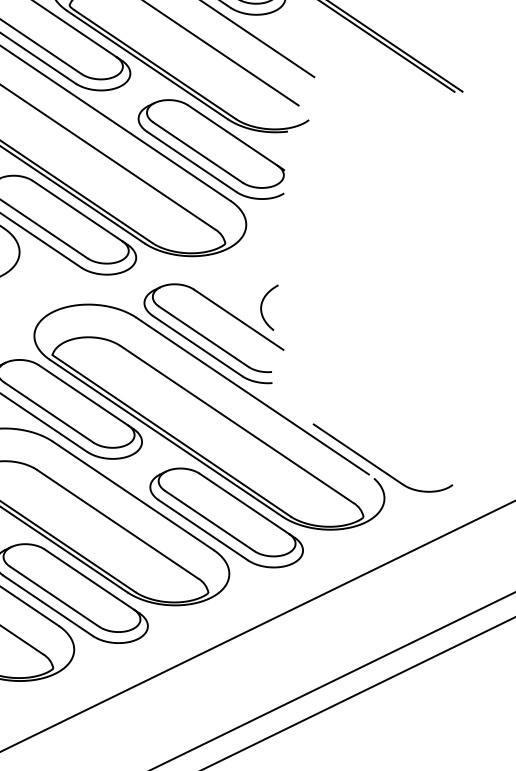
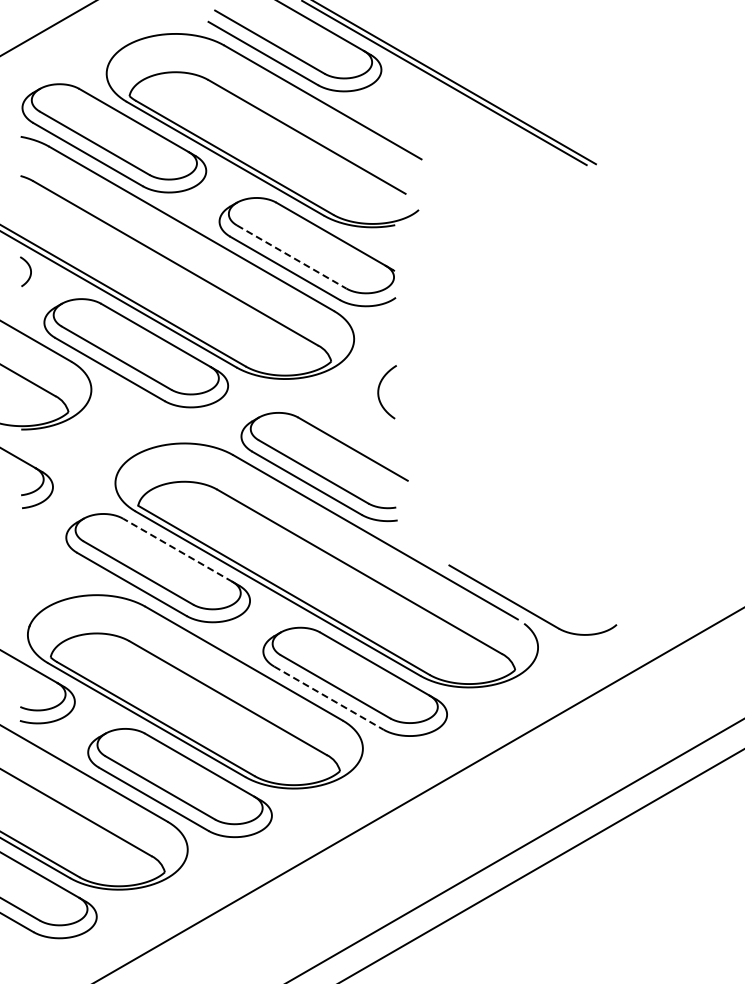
line: (198, 152) -> (292, 257), solid -> dashed
curve: (262, 307) -> (379, 392), moved
line: (83, 395) -> (177, 550), solid -> dashed
line: (203, 530) -> (329, 698), solid -> dashed

